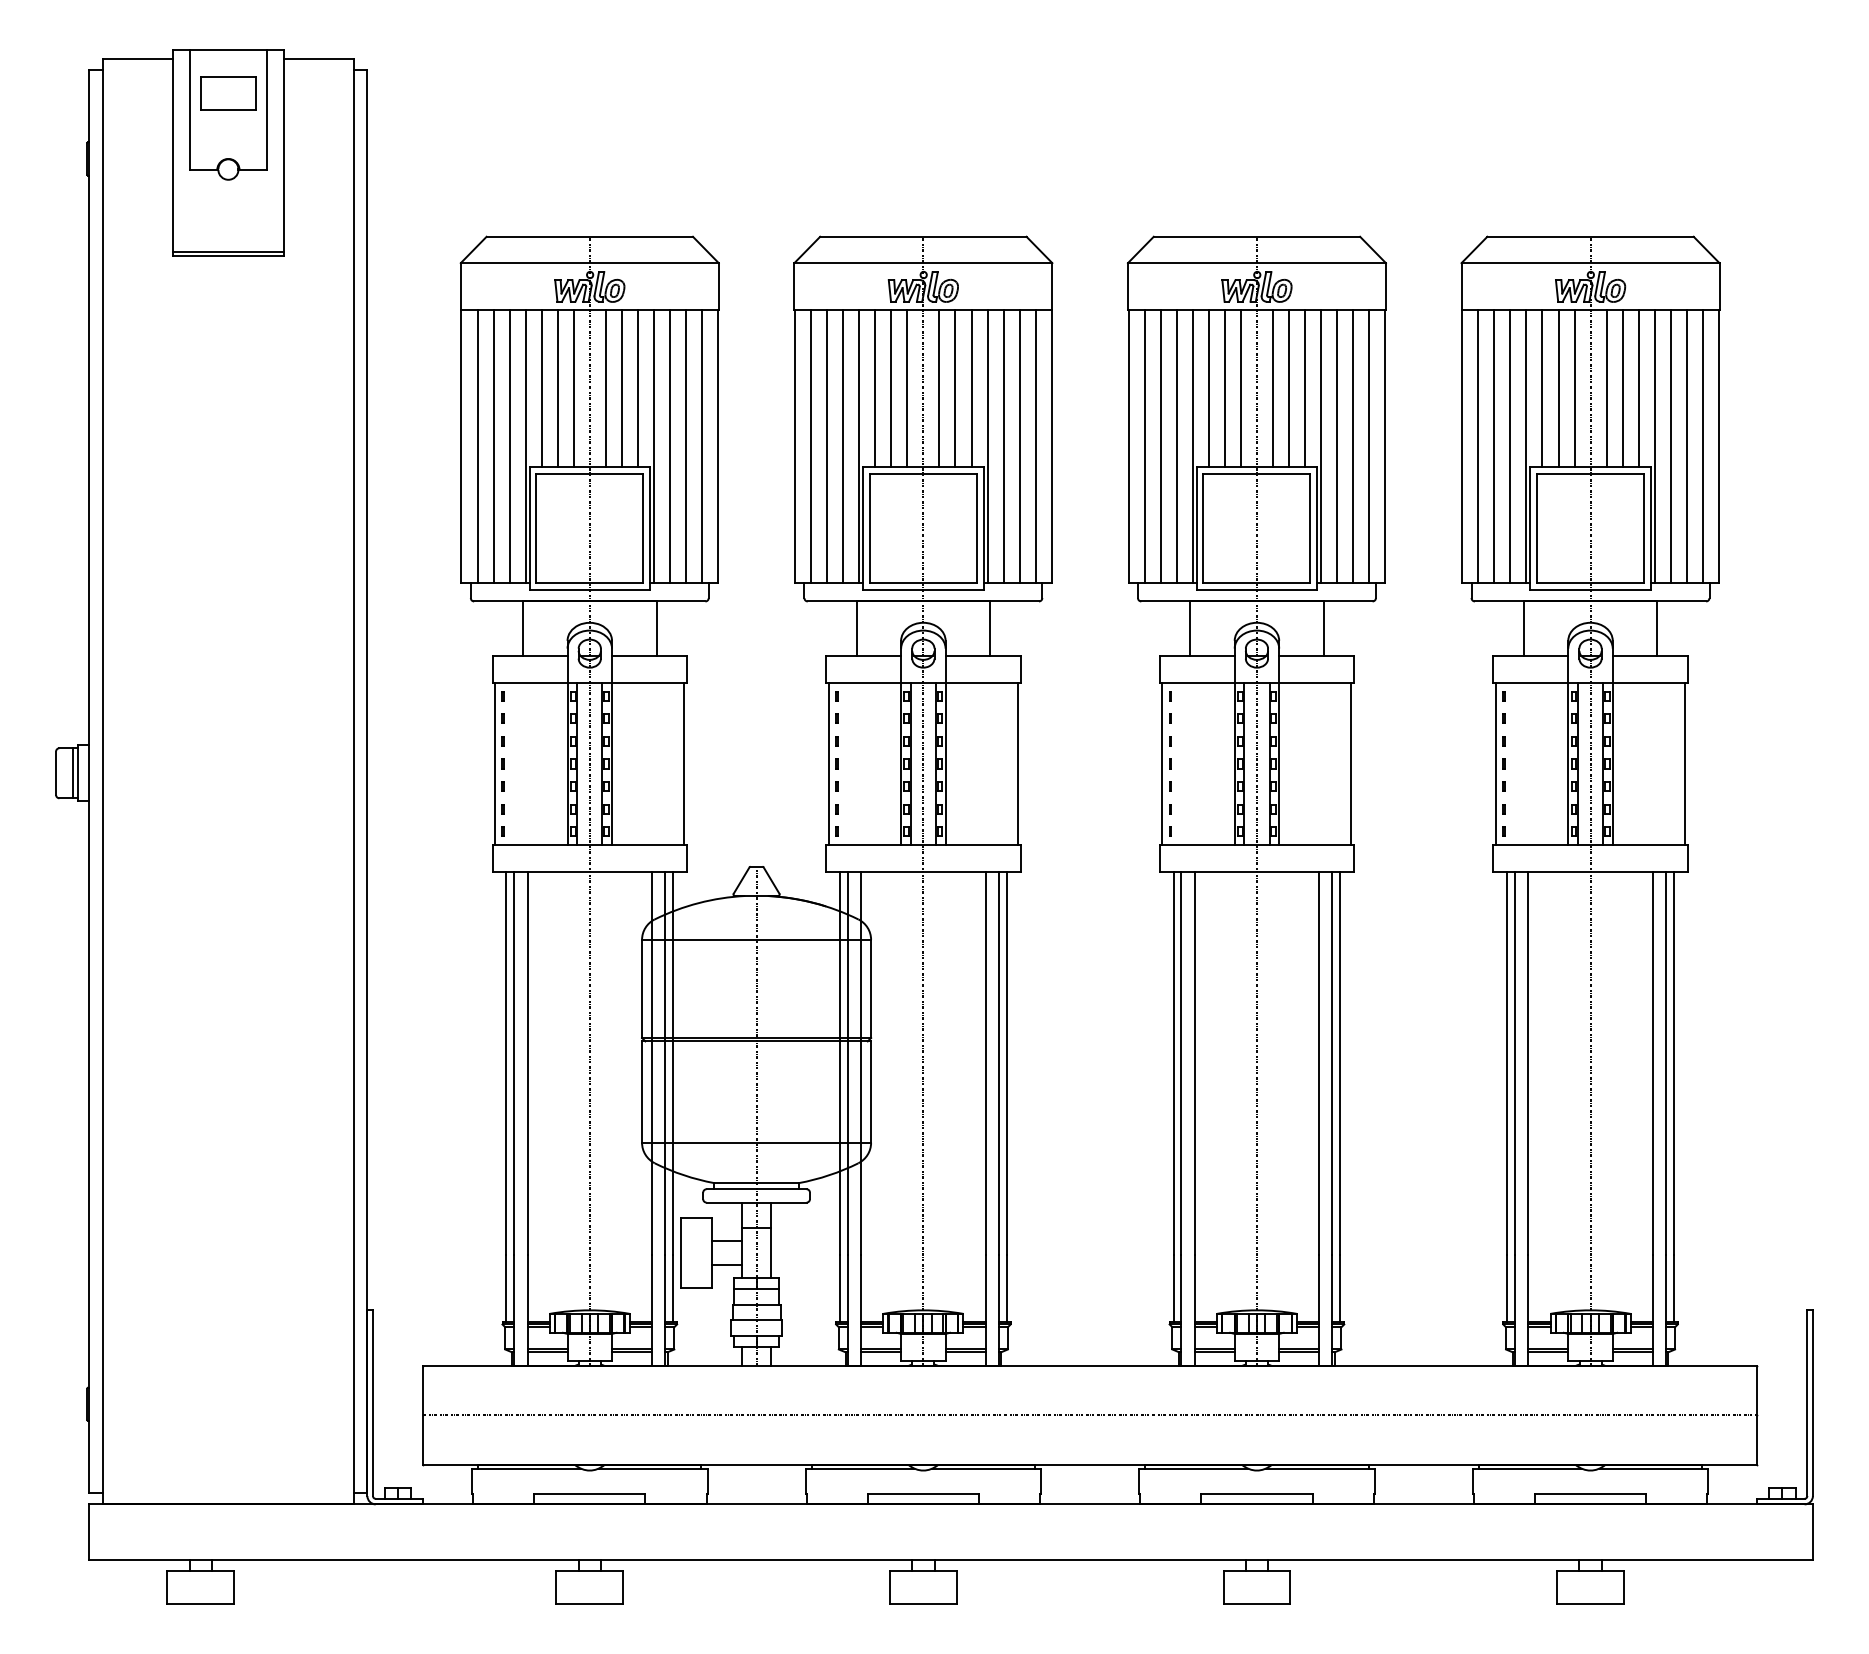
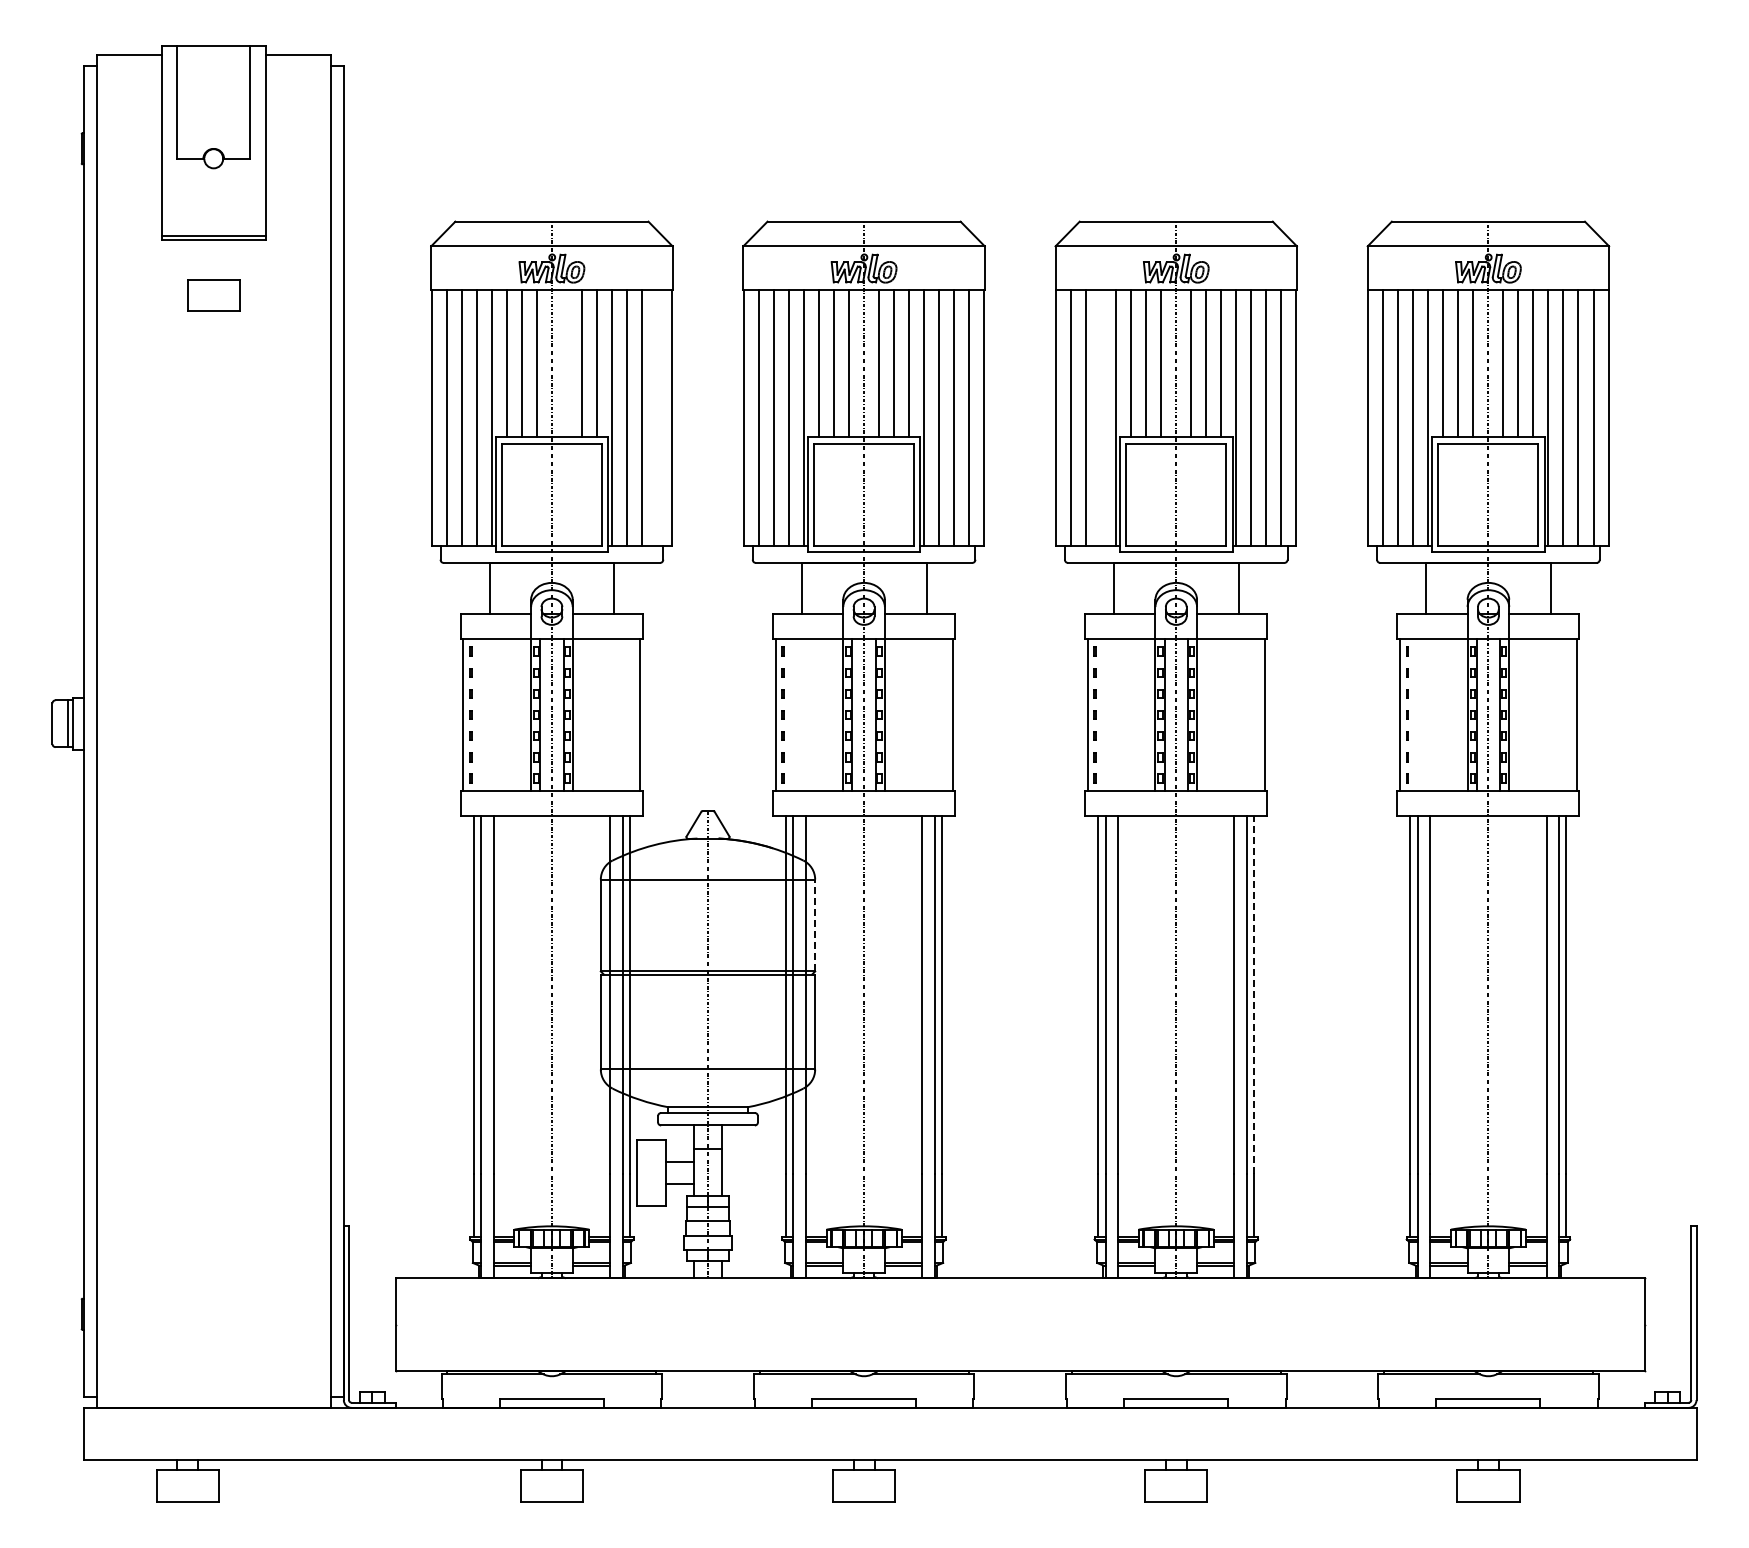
part: (228, 93) -> (213, 295), moved
line: (605, 388) -> (566, 363), removed
line: (702, 446) -> (657, 417), removed
line: (1177, 446) -> (1101, 417), removed
line: (871, 988) -> (815, 925), solid -> dashed
line: (1340, 1063) -> (1254, 995), solid -> dashed
line: (1089, 1415) -> (1019, 1324), removed

